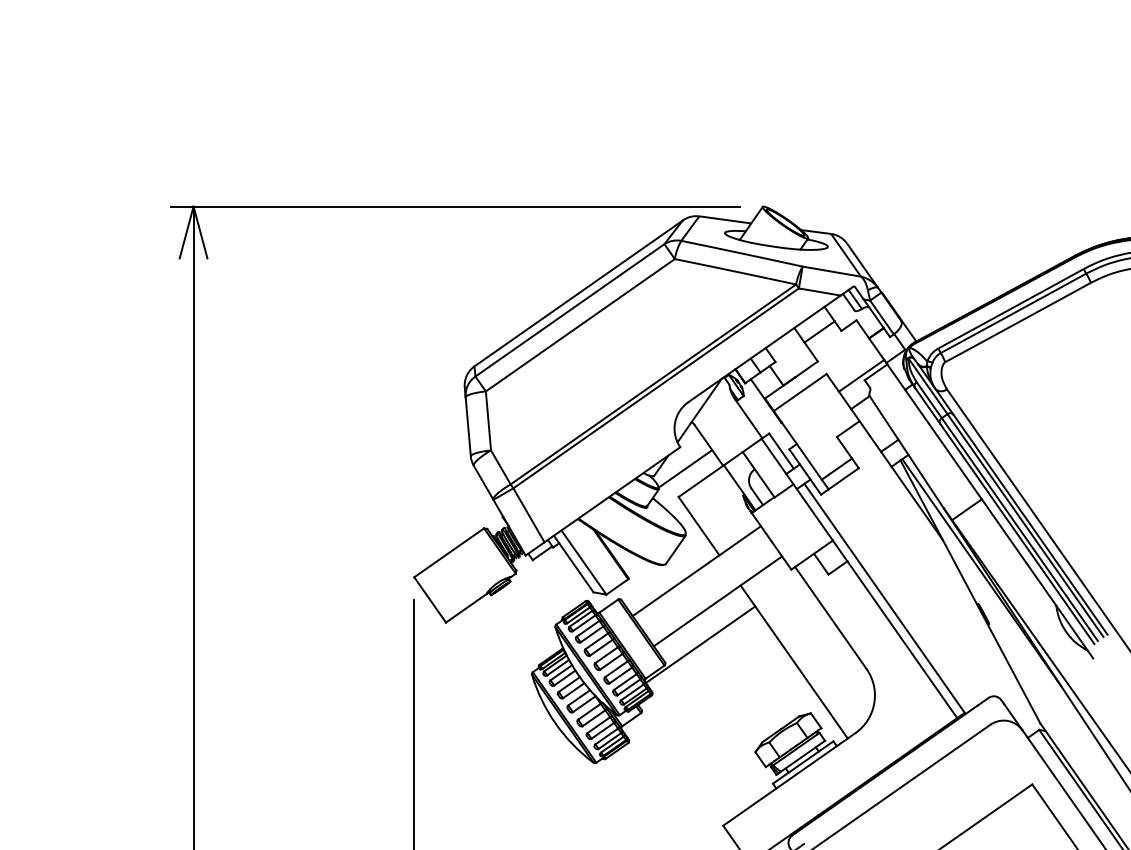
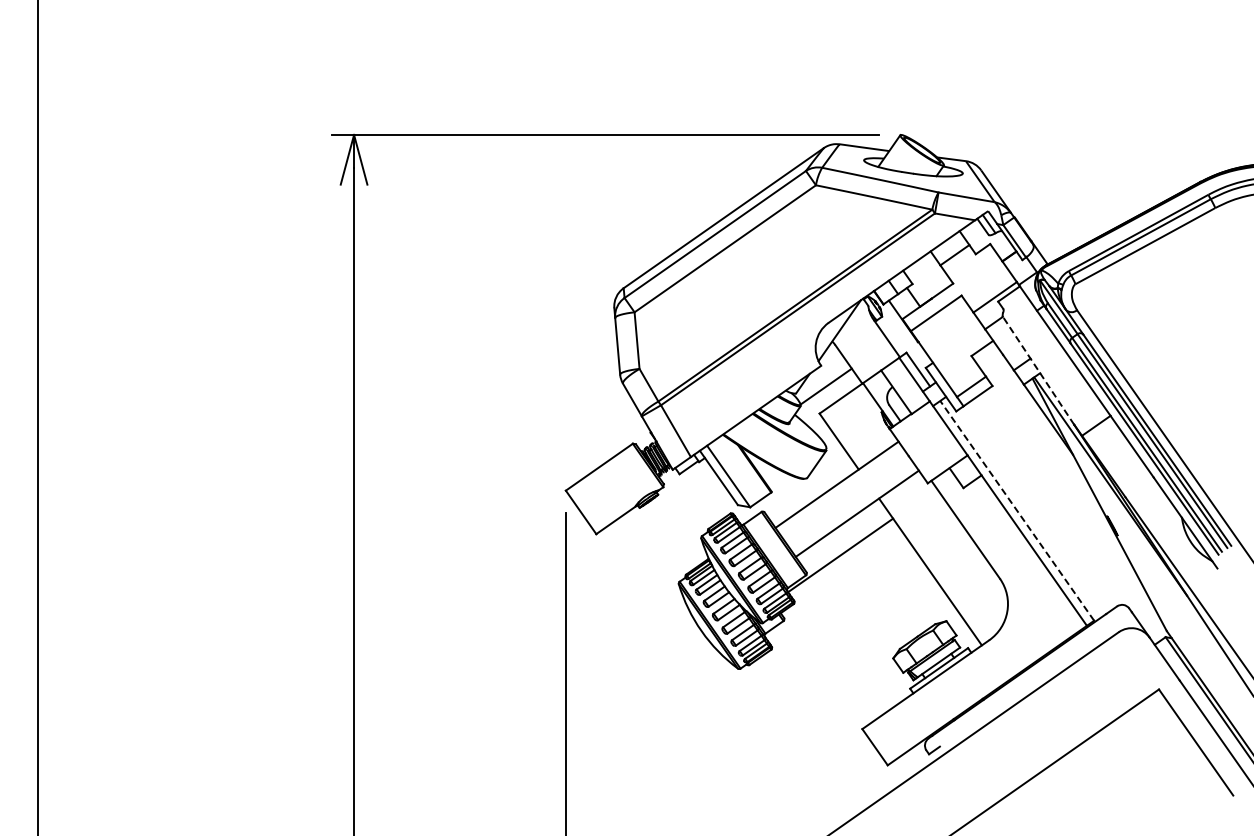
line: (906, 452) -> (1038, 370), solid -> dashed
line: (883, 597) -> (1016, 510), solid -> dashed

